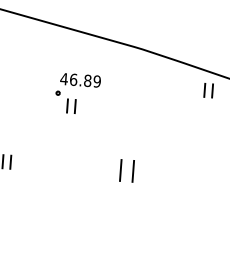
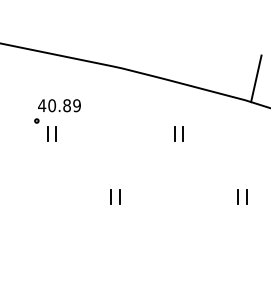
text: (74, 79) -> (52, 105), 46.89 -> 40.89
part: (208, 90) -> (178, 133), moved
part: (127, 170) -> (115, 196), size x0.62

